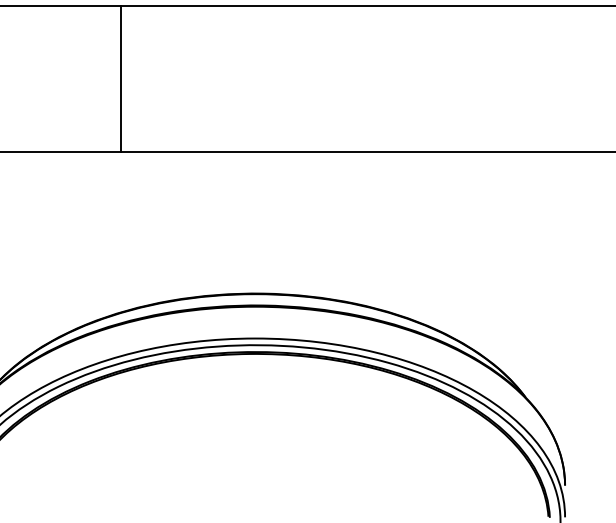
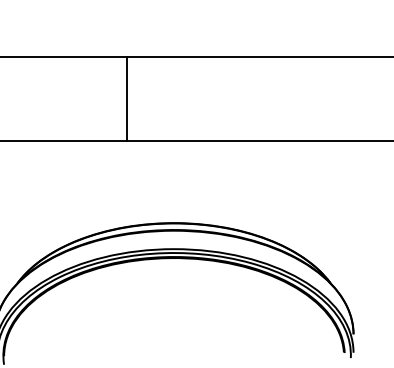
line: (121, 78) -> (127, 98), moved

